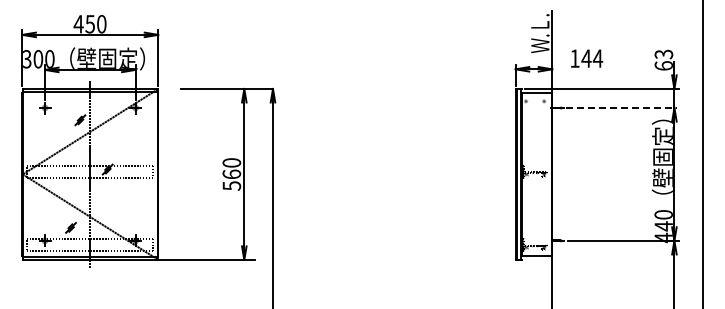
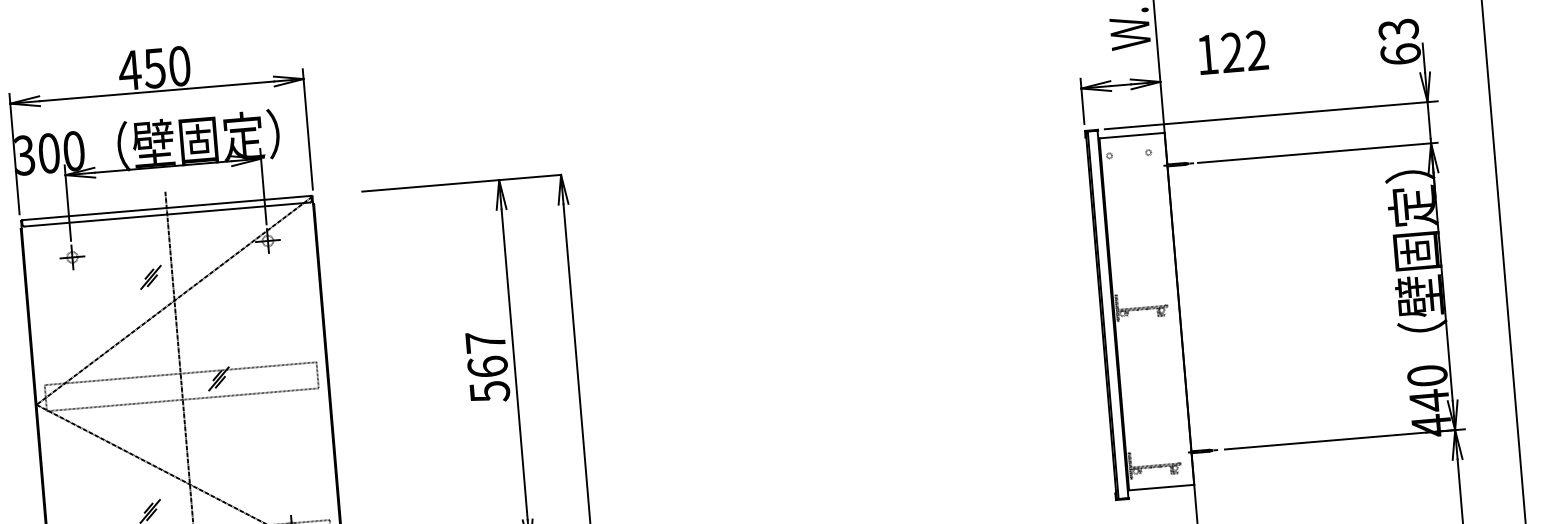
text: (592, 58) -> (1245, 51), 144 -> 122
line: (622, 108) -> (1319, 153), dashed -> solid
text: (231, 162) -> (484, 341), 560 -> 567

